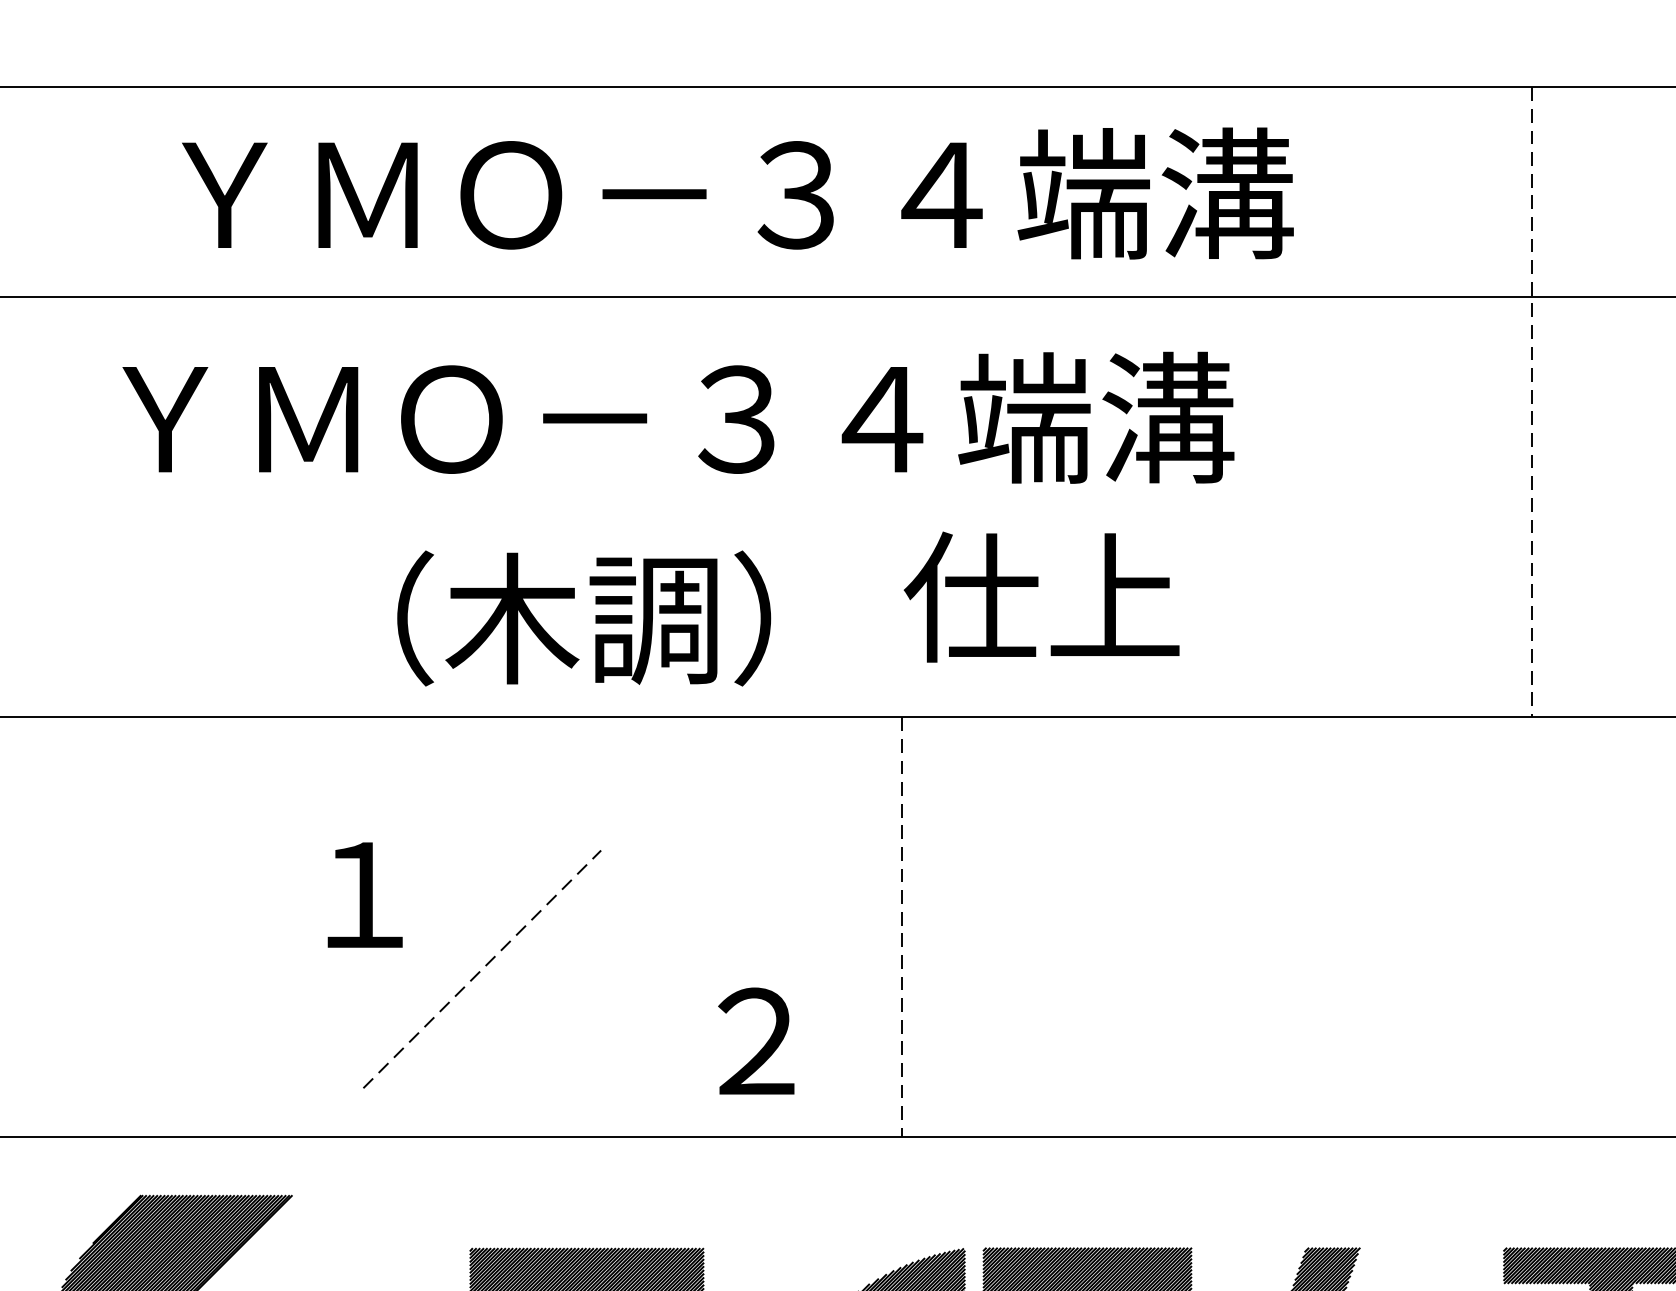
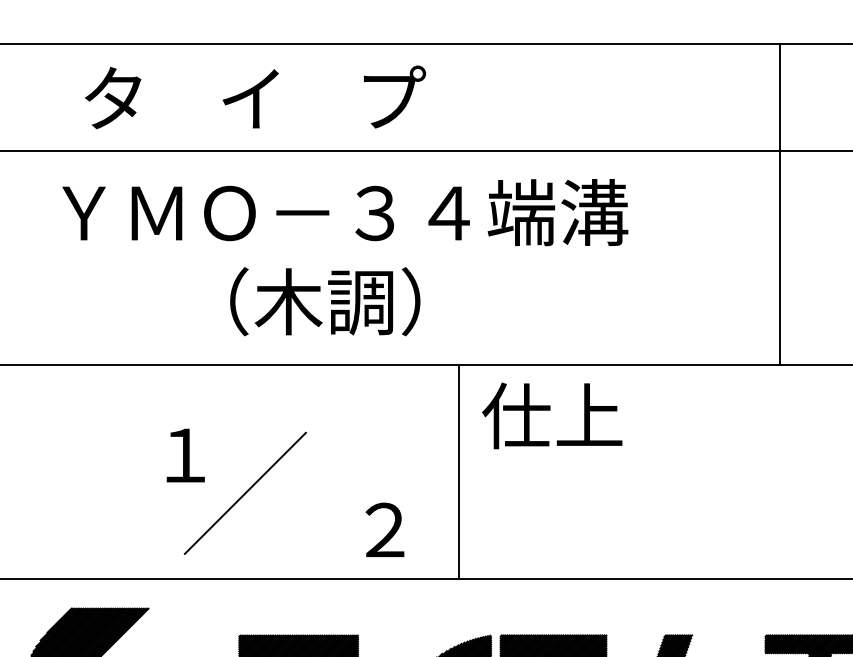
text: (729, 191) -> (371, 97), ＹＭＯ－３４端溝 -> タ    イ    プ
line: (1531, 403) -> (779, 205), dashed -> solid
text: (1042, 596) -> (552, 415), moved
text: (584, 617) -> (325, 301), moved
line: (902, 926) -> (459, 471), dashed -> solid
line: (482, 969) -> (245, 493), dashed -> solid

